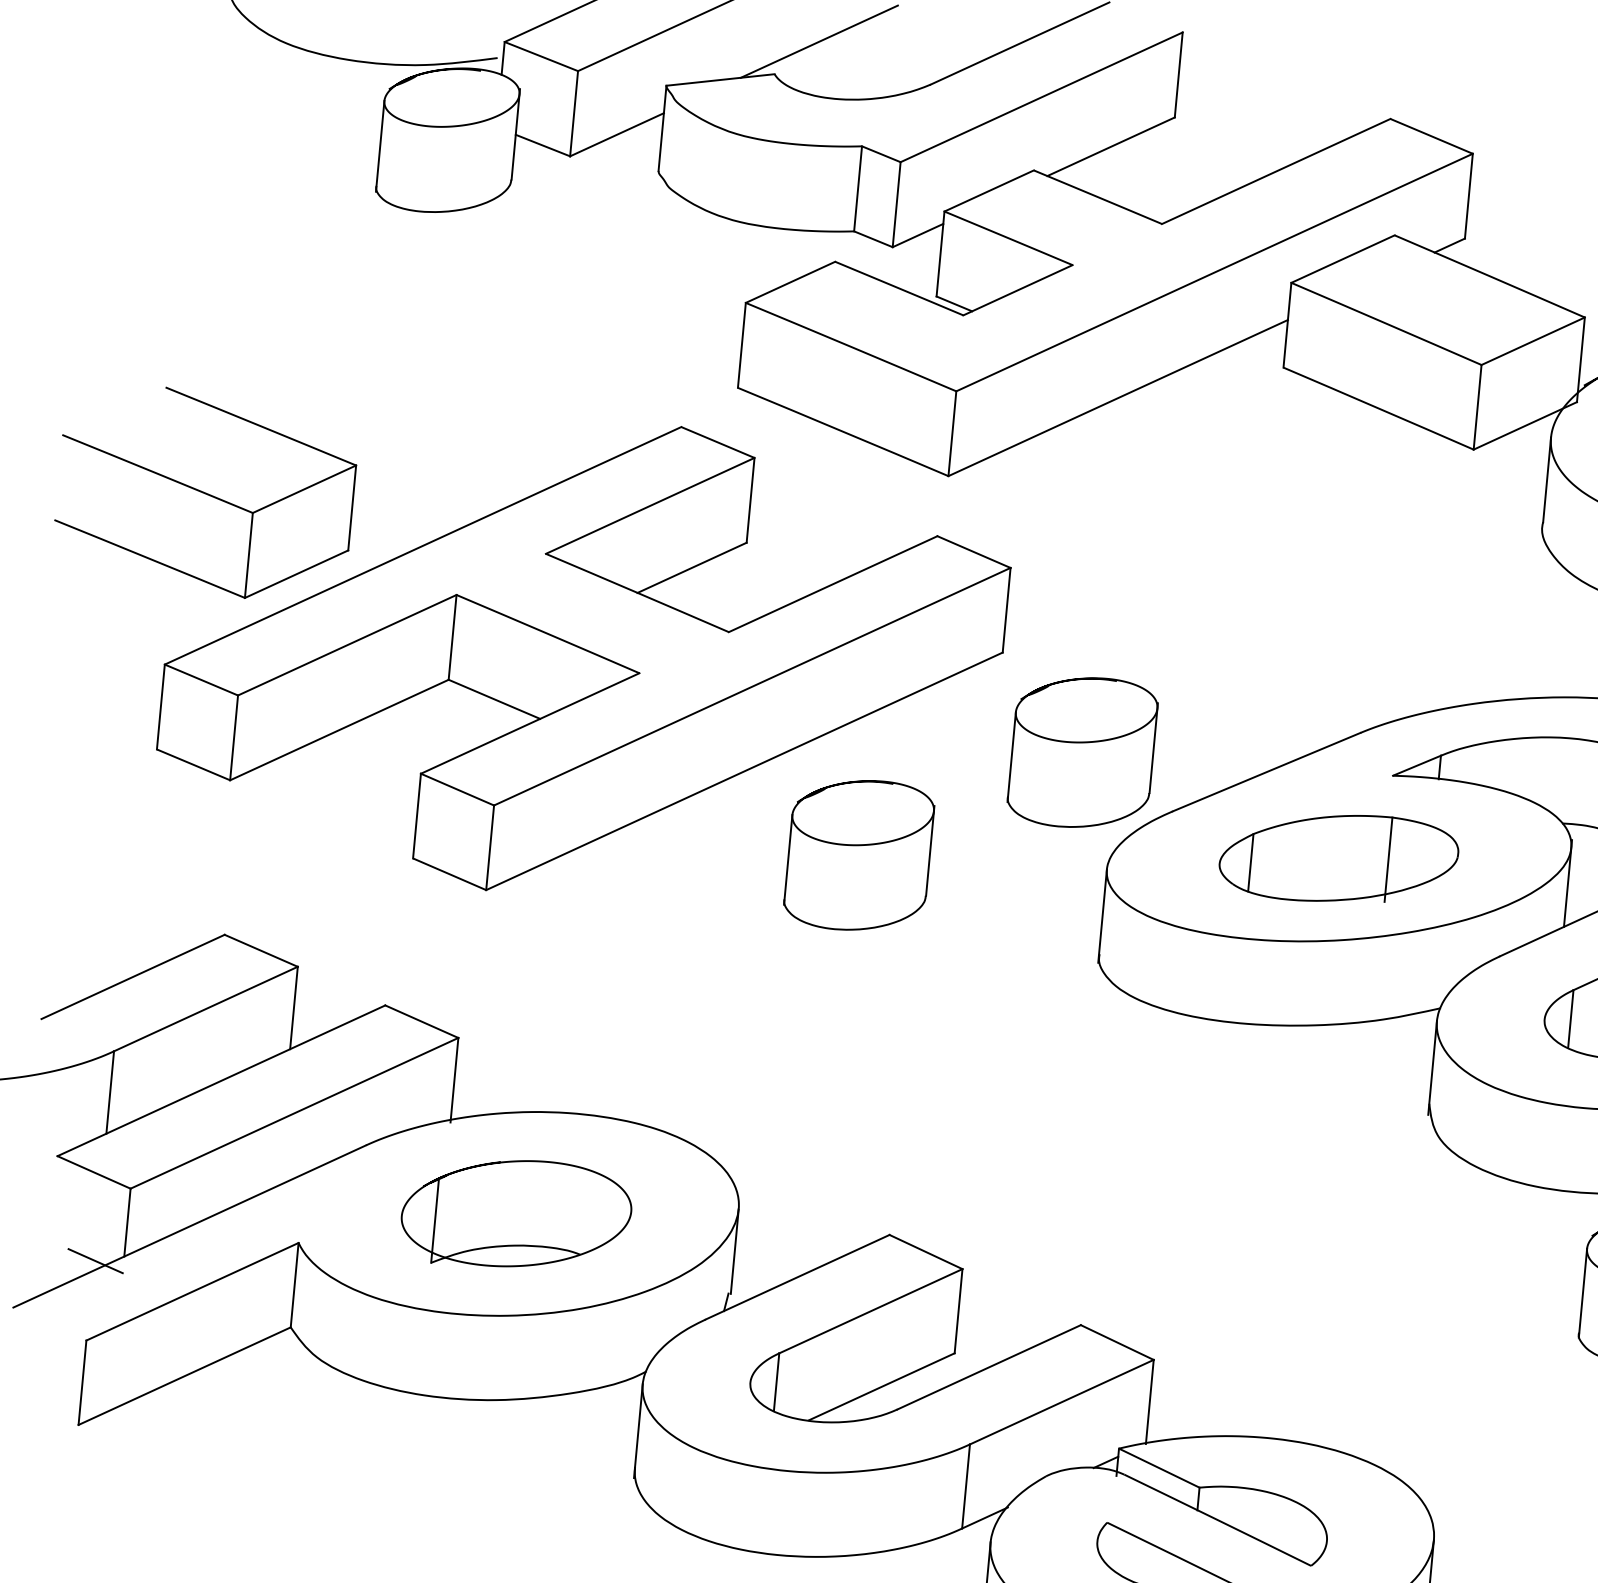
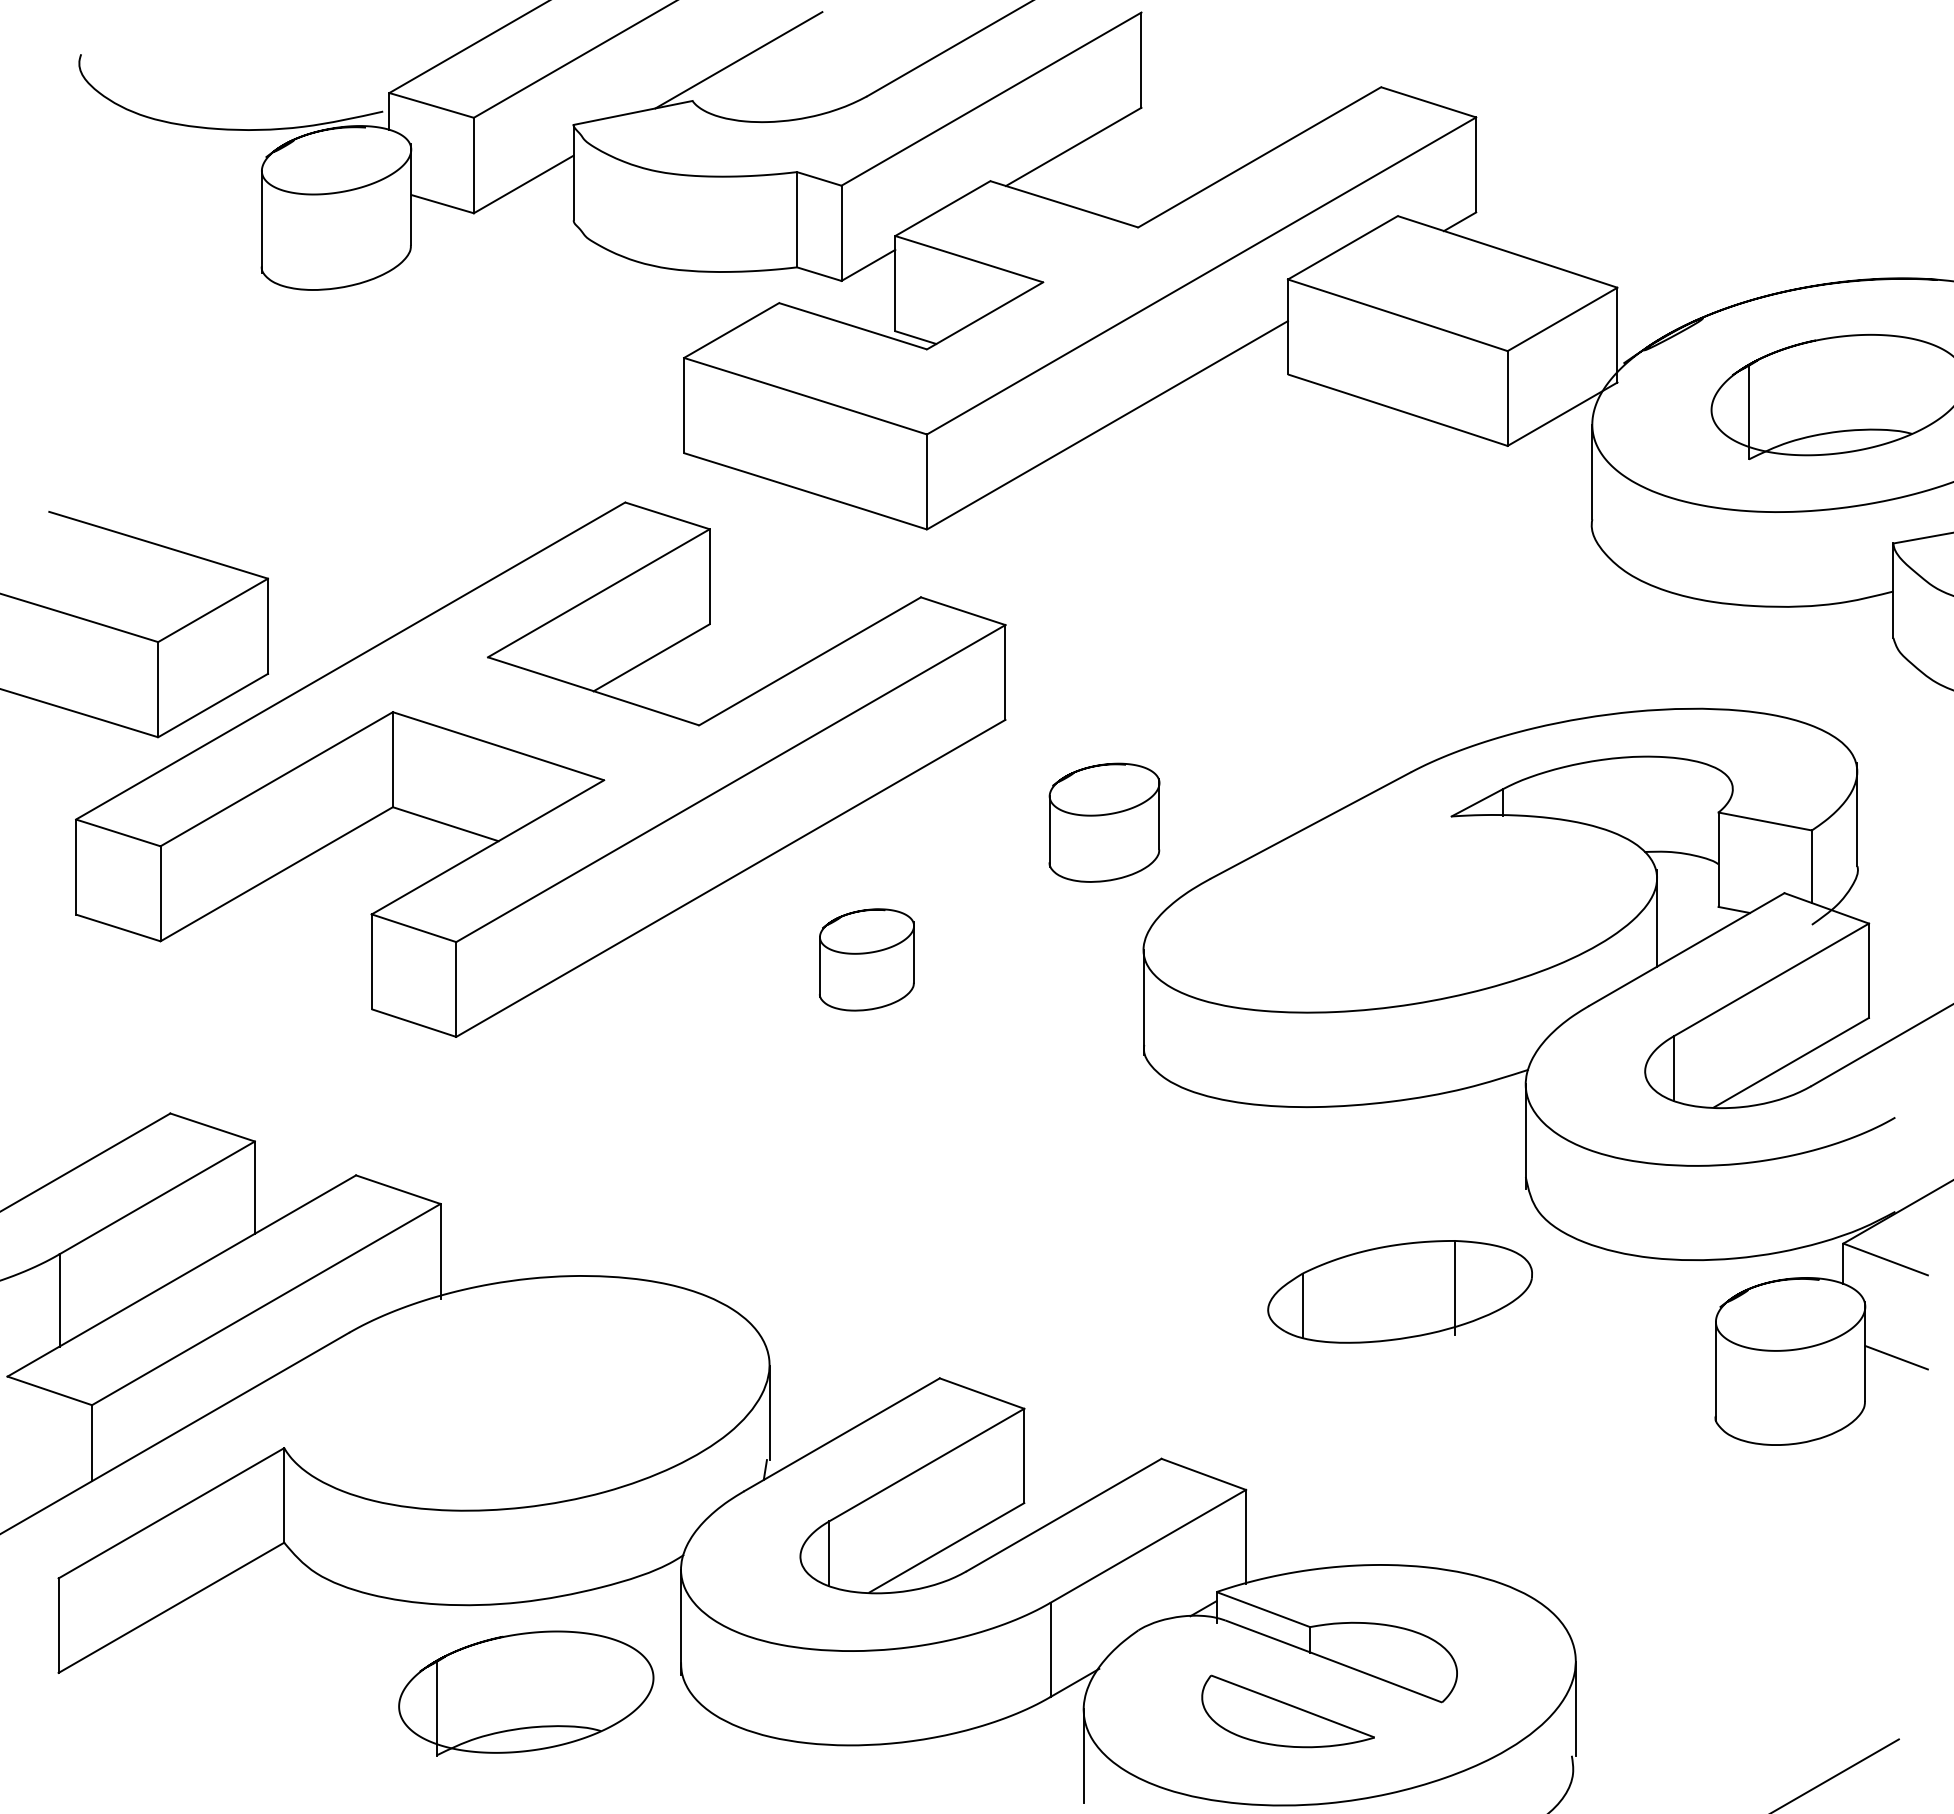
part: (1082, 752) -> (1104, 822), size x0.7
part: (858, 854) -> (866, 959), size x0.6
part: (1338, 858) -> (1399, 1291), moved
part: (516, 1214) -> (526, 1693), moved
line: (95, 1260) -> (60, 1488), removed

